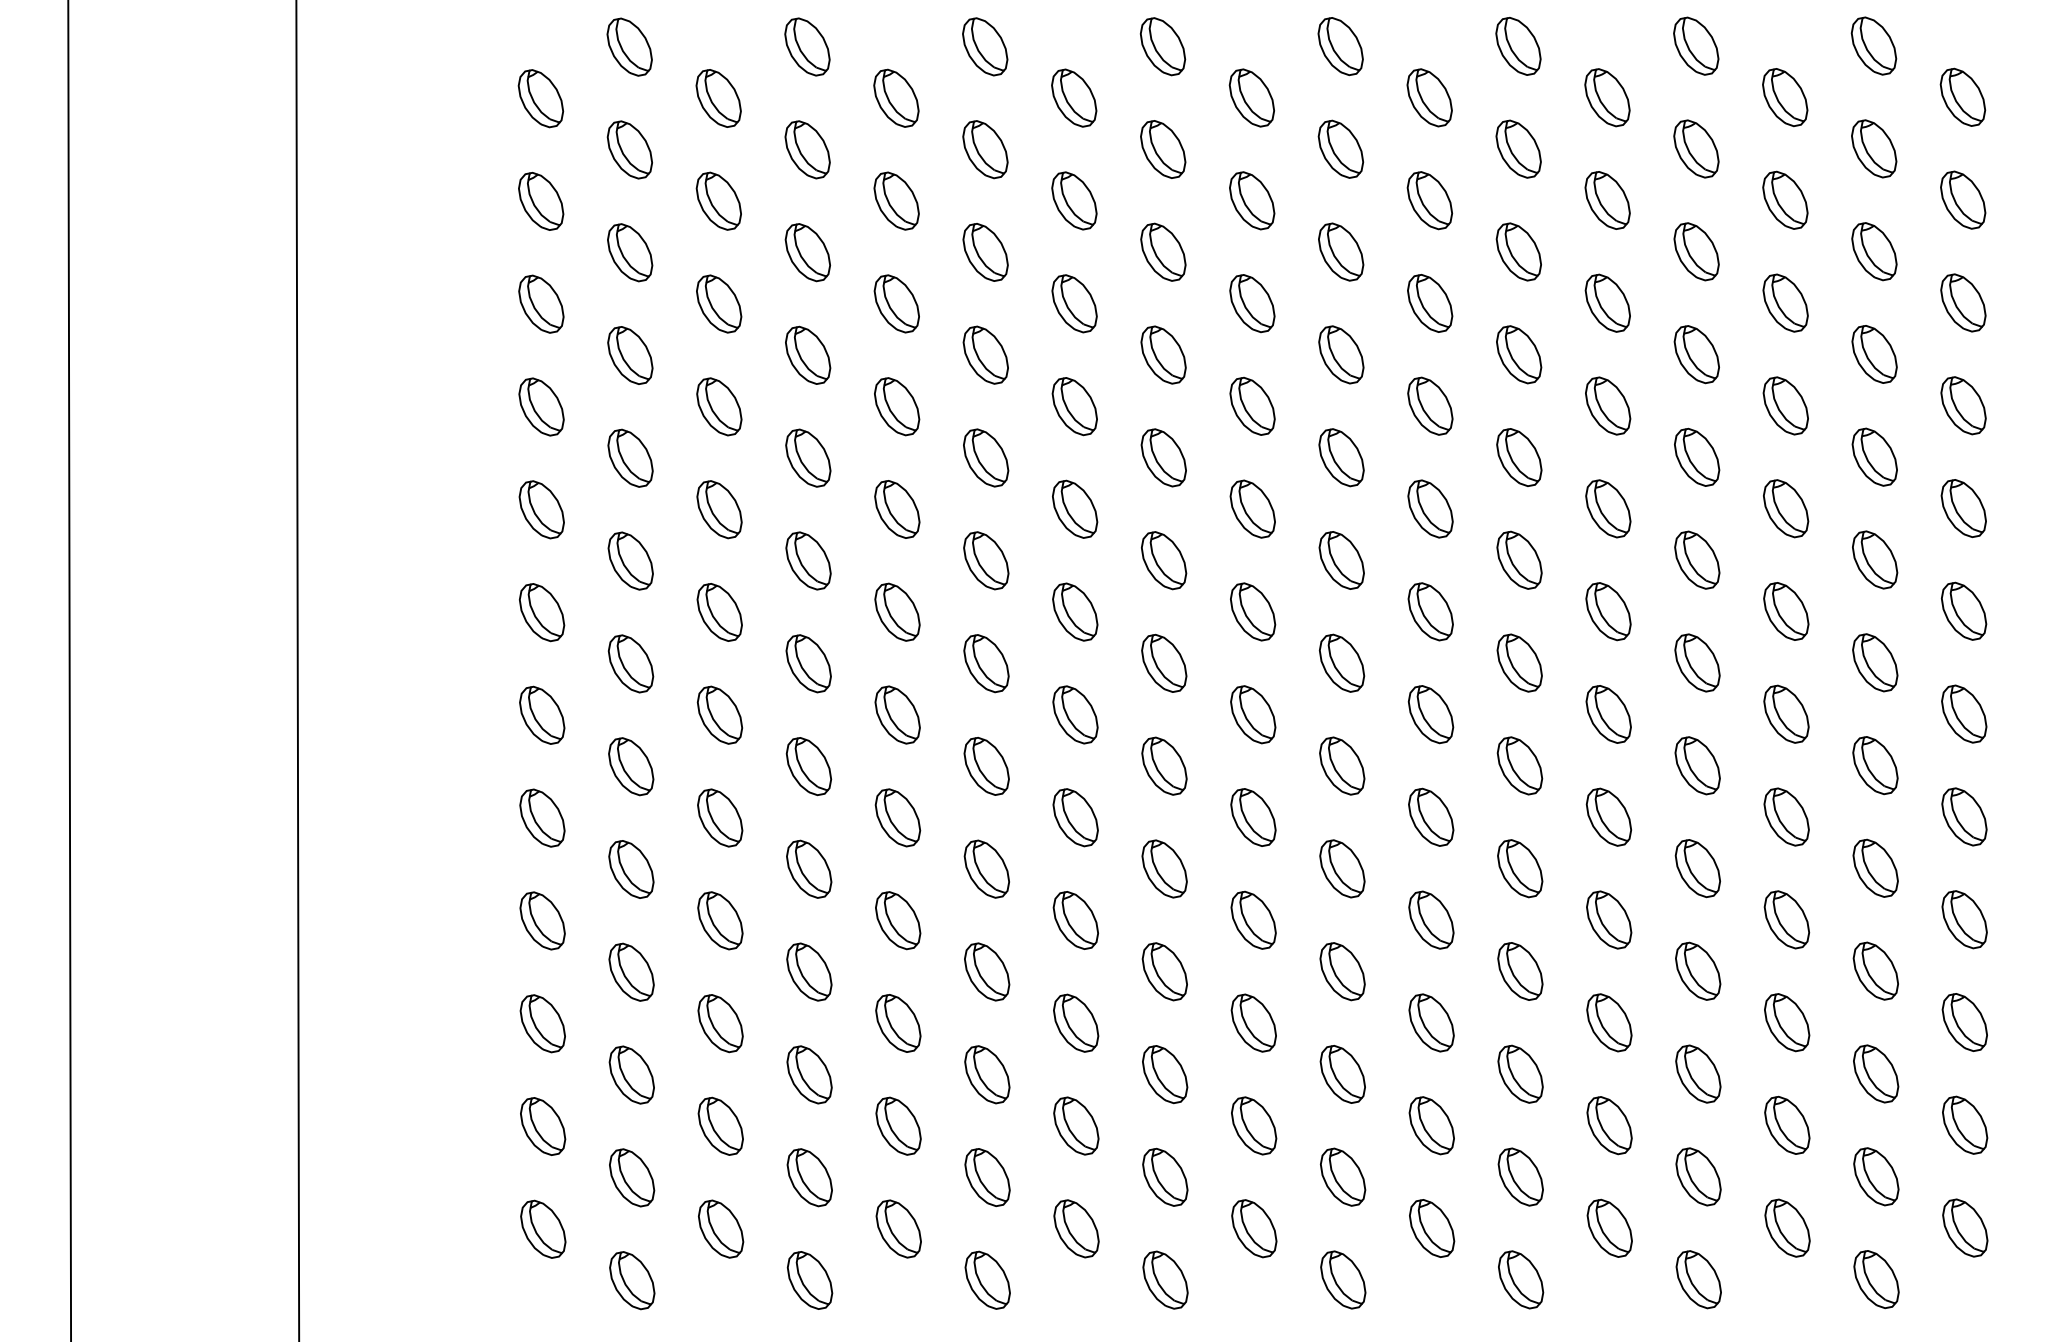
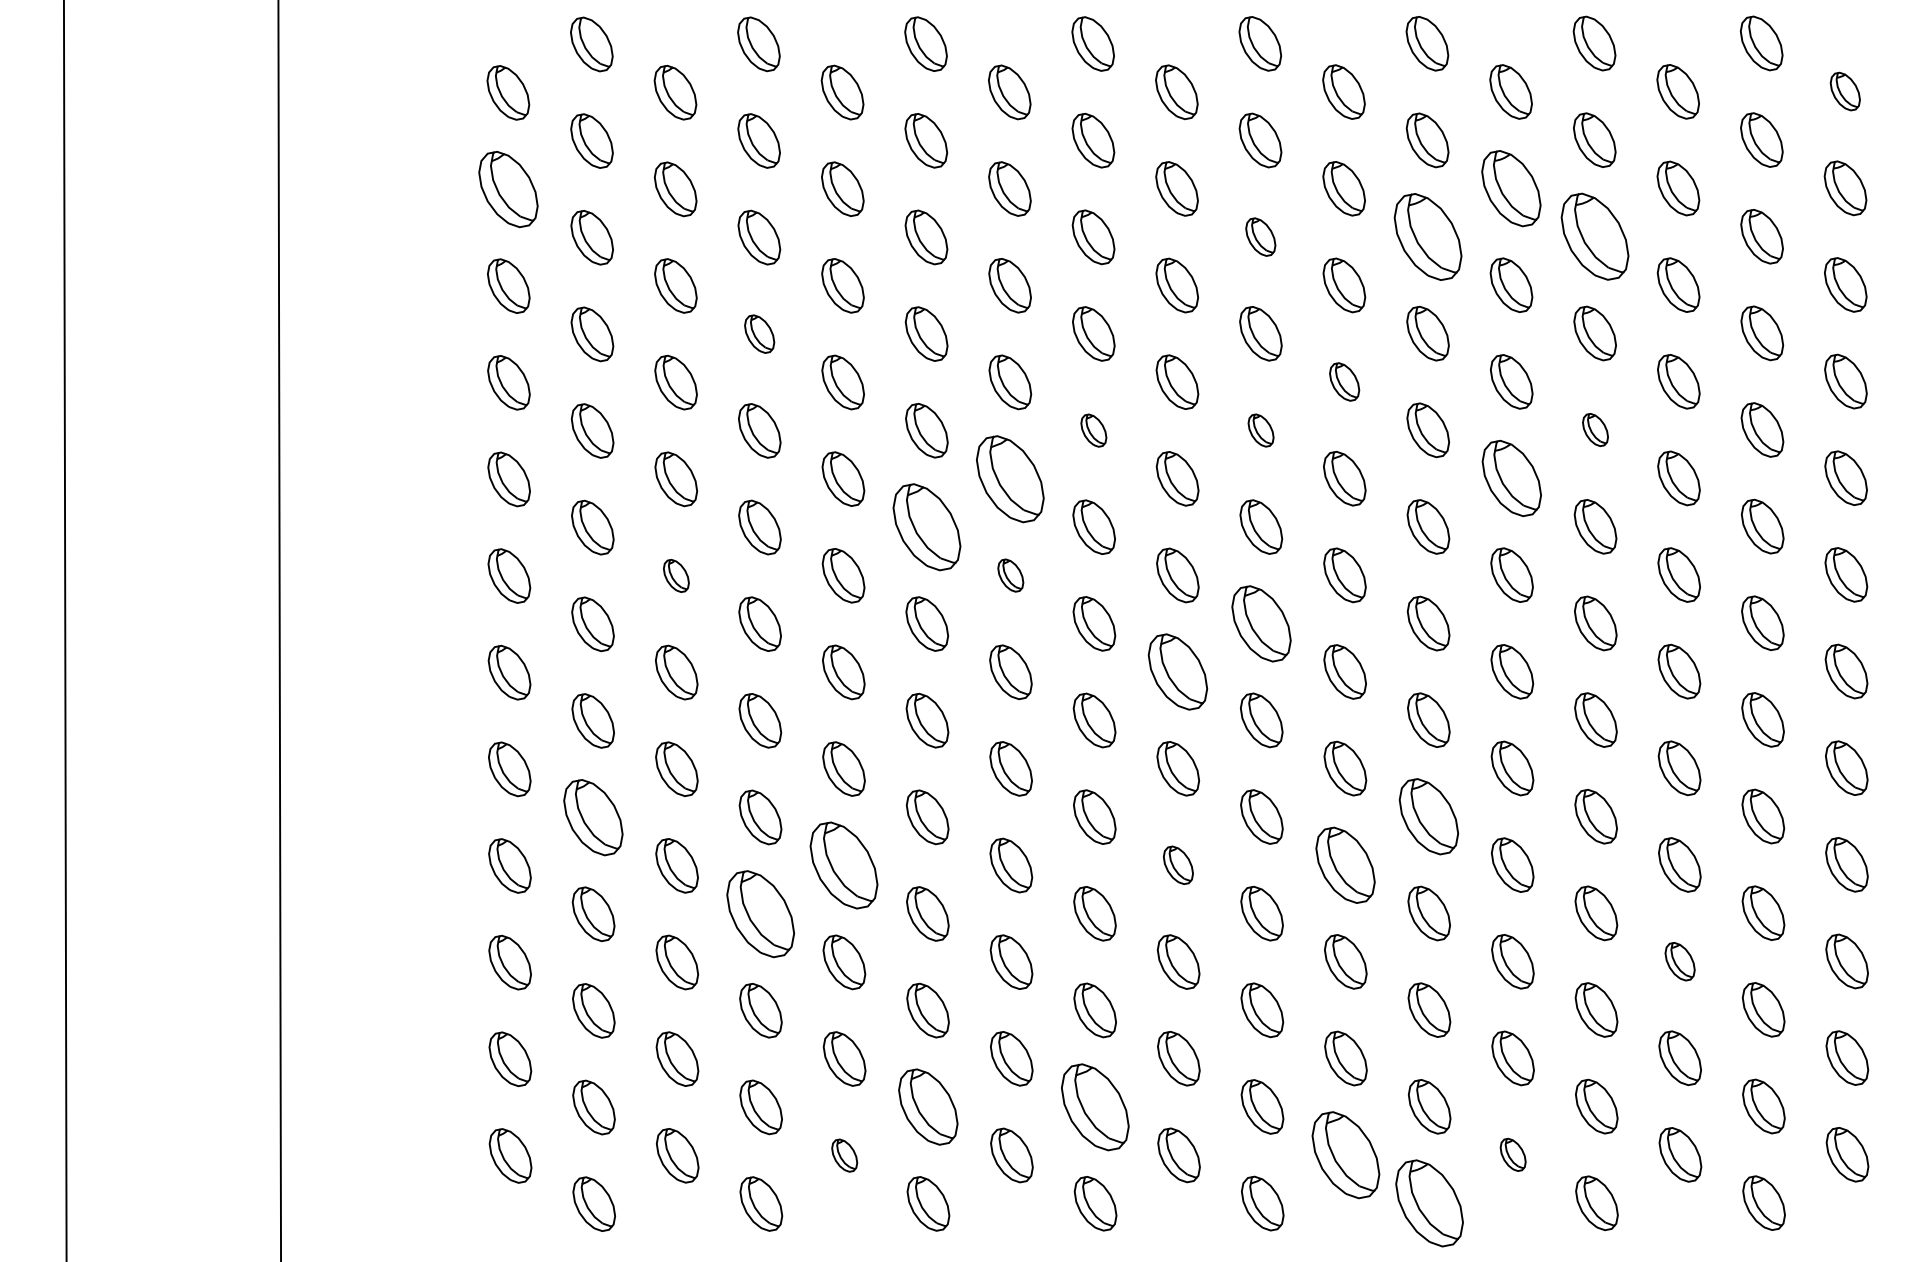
part: (1962, 96) -> (1844, 90), size x0.7
part: (1607, 200) -> (1511, 188), size x1.4
part: (541, 201) -> (508, 189), size x1.4
part: (1341, 251) -> (1261, 236), size x0.7
part: (1518, 251) -> (1427, 236), size x1.6
part: (1696, 251) -> (1594, 236), size x1.6
part: (808, 354) -> (759, 333), size x0.7
part: (1430, 405) -> (1344, 381), size x0.7
part: (1697, 456) -> (1595, 429), size x0.6
part: (1163, 457) -> (1093, 430), size x0.6
part: (1341, 457) -> (1261, 430), size x0.6
part: (1075, 508) -> (1010, 478), size x1.6
part: (1608, 508) -> (1512, 478), size x1.4
part: (986, 560) -> (927, 527), size x1.6
part: (1075, 611) -> (1010, 575), size x0.6
part: (719, 612) -> (676, 575), size x0.6
part: (1341, 662) -> (1261, 623), size x1.4
part: (1253, 714) -> (1178, 671), size x1.4
part: (1520, 868) -> (1429, 816), size x1.4
part: (631, 869) -> (593, 817), size x1.4
part: (1253, 919) -> (1178, 864), size x0.7
part: (1431, 919) -> (1345, 864), size x1.4
part: (898, 920) -> (844, 865), size x1.6
part: (809, 971) -> (760, 913), size x1.6
part: (1787, 1022) -> (1680, 961), size x0.7
part: (1165, 1176) -> (1095, 1106), size x1.6
part: (987, 1177) -> (928, 1107), size x1.4
part: (1609, 1227) -> (1513, 1154), size x0.6
part: (898, 1228) -> (844, 1155), size x0.6
part: (1432, 1228) -> (1346, 1155), size x1.6
part: (1521, 1279) -> (1430, 1203), size x1.6

